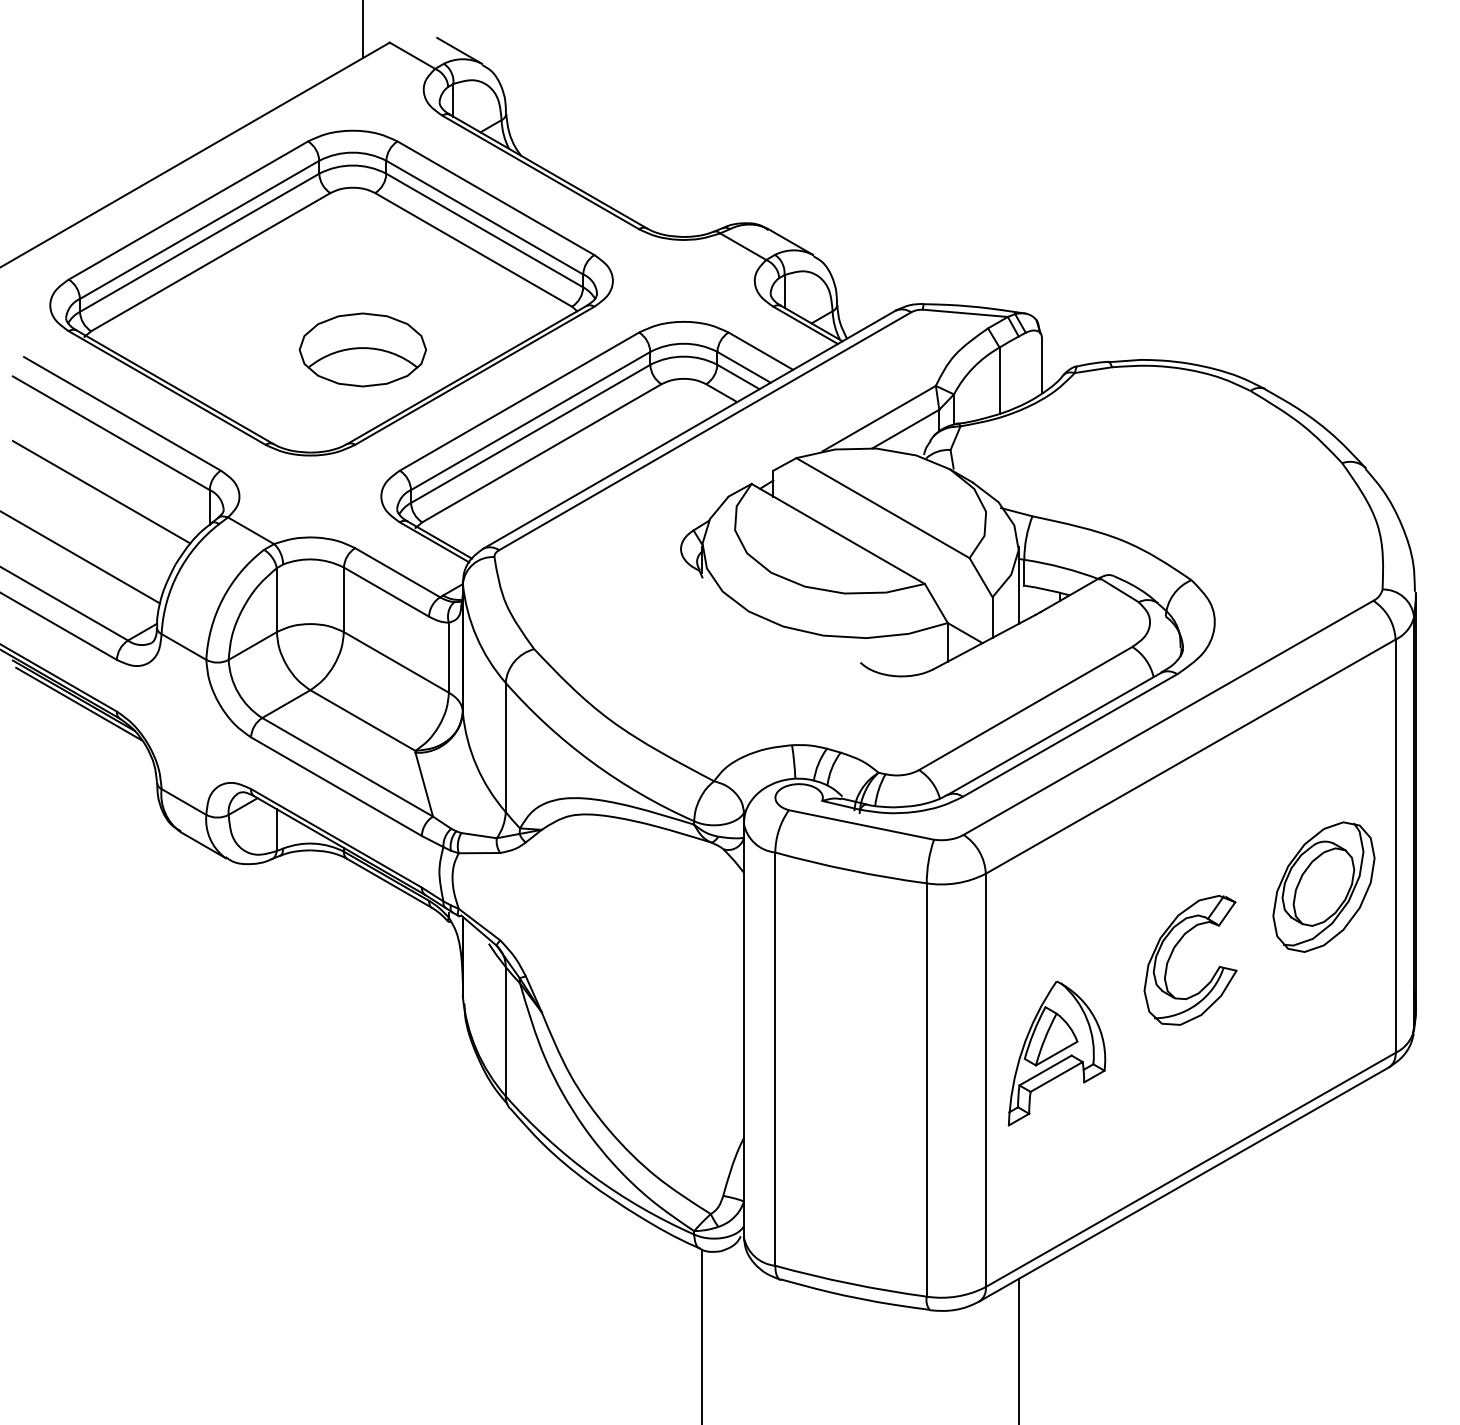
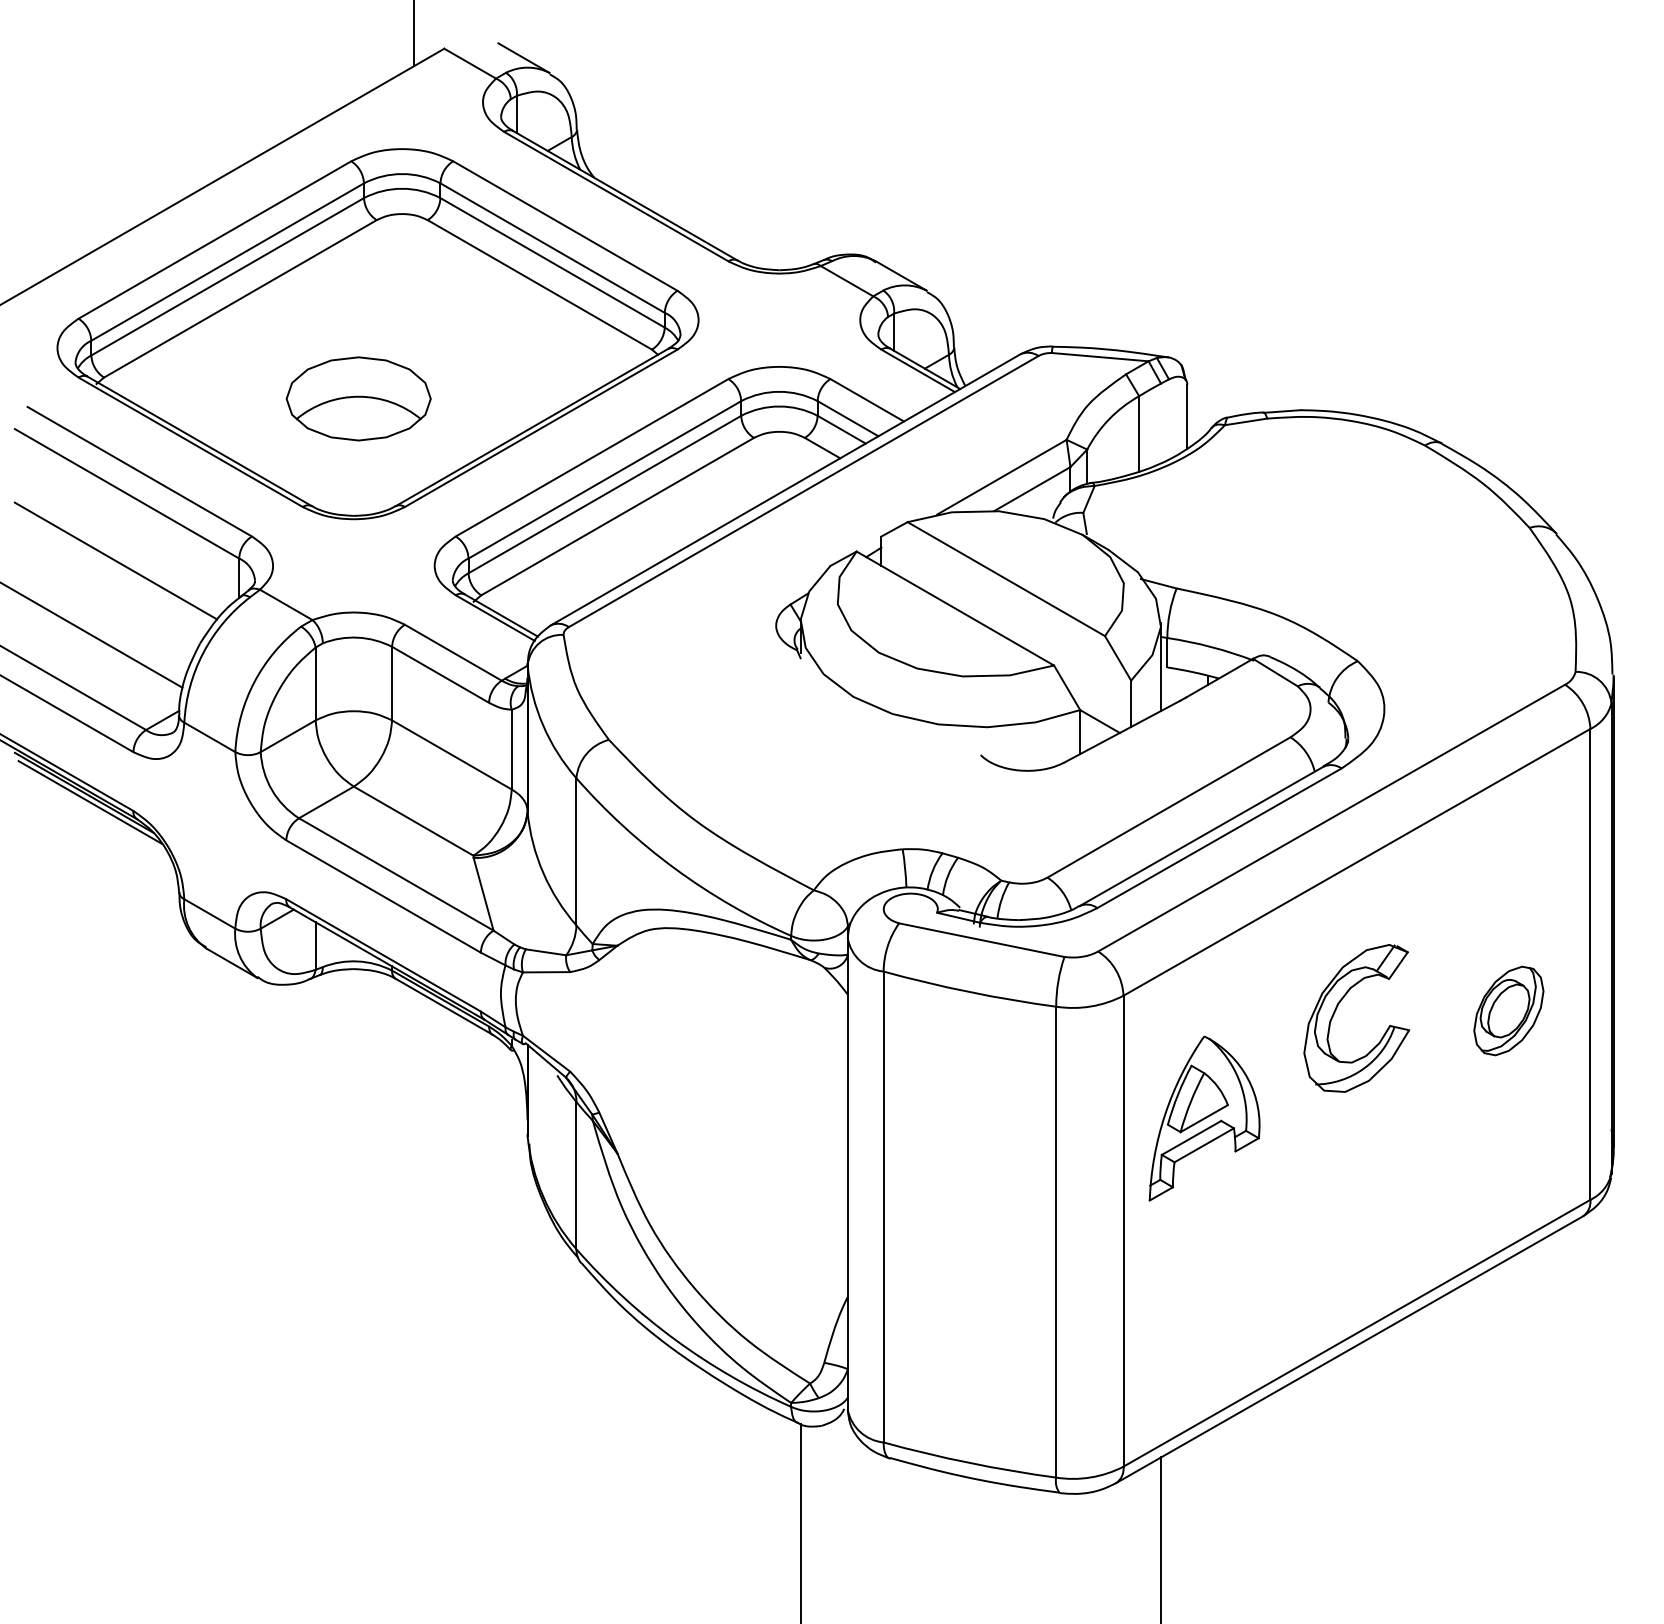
part: (362, 349) -> (358, 398), moved
part: (1323, 886) -> (1508, 1010), size x0.6
part: (1173, 951) -> (1337, 1008), moved
part: (1056, 1053) -> (1204, 1118), moved

